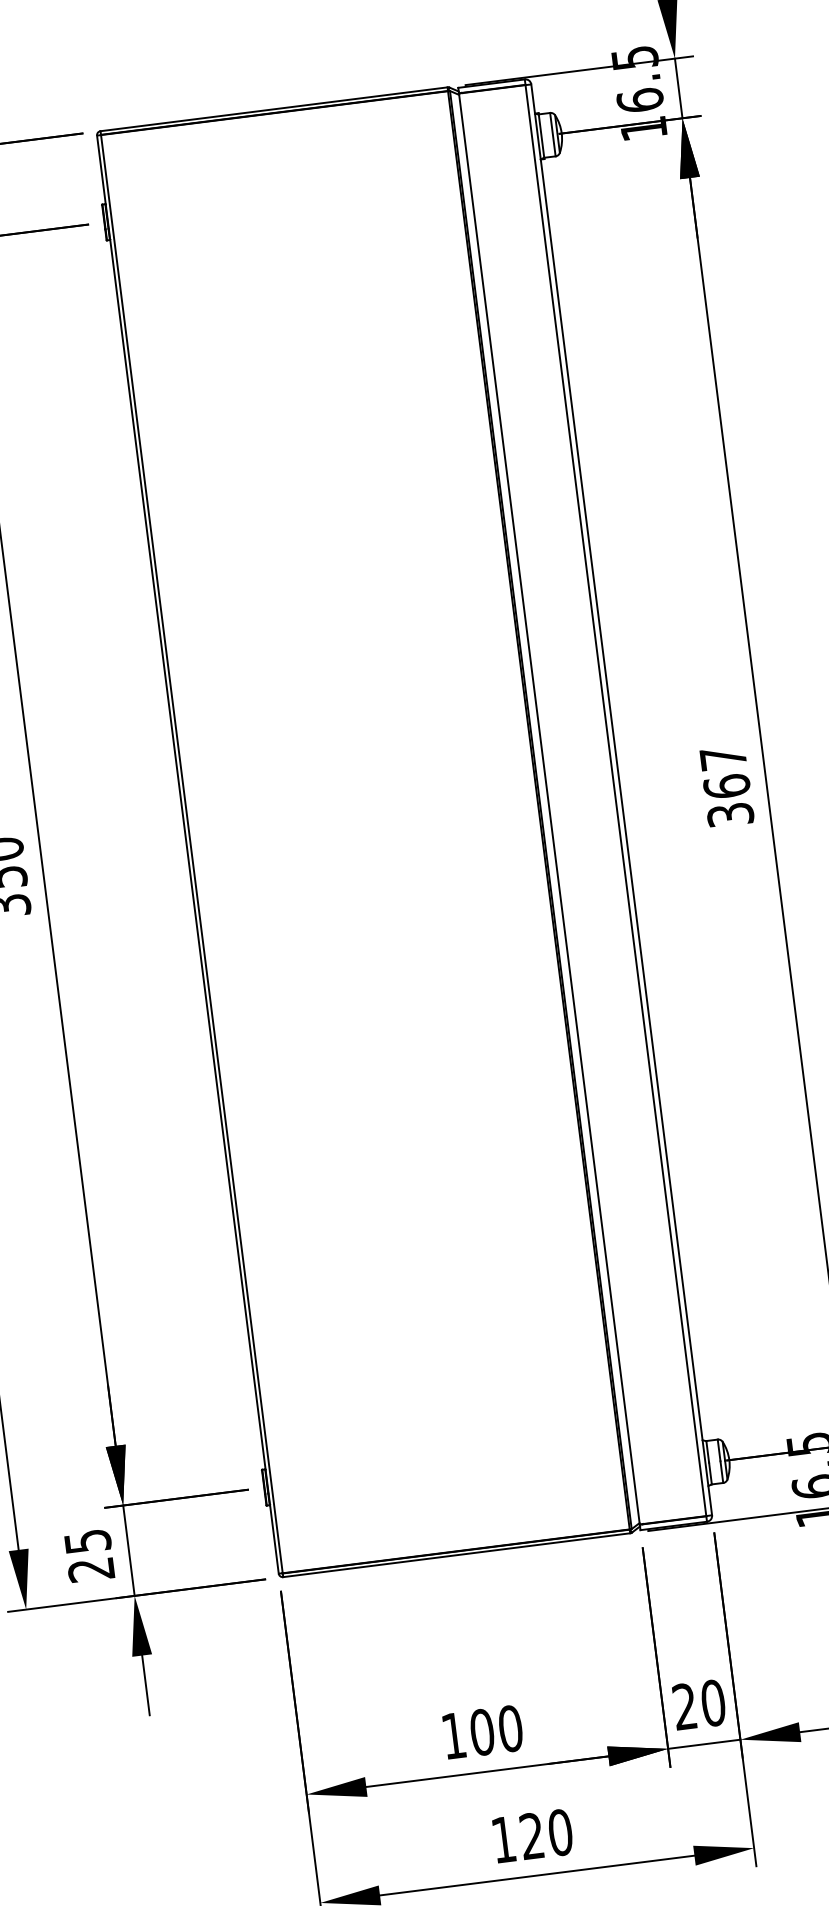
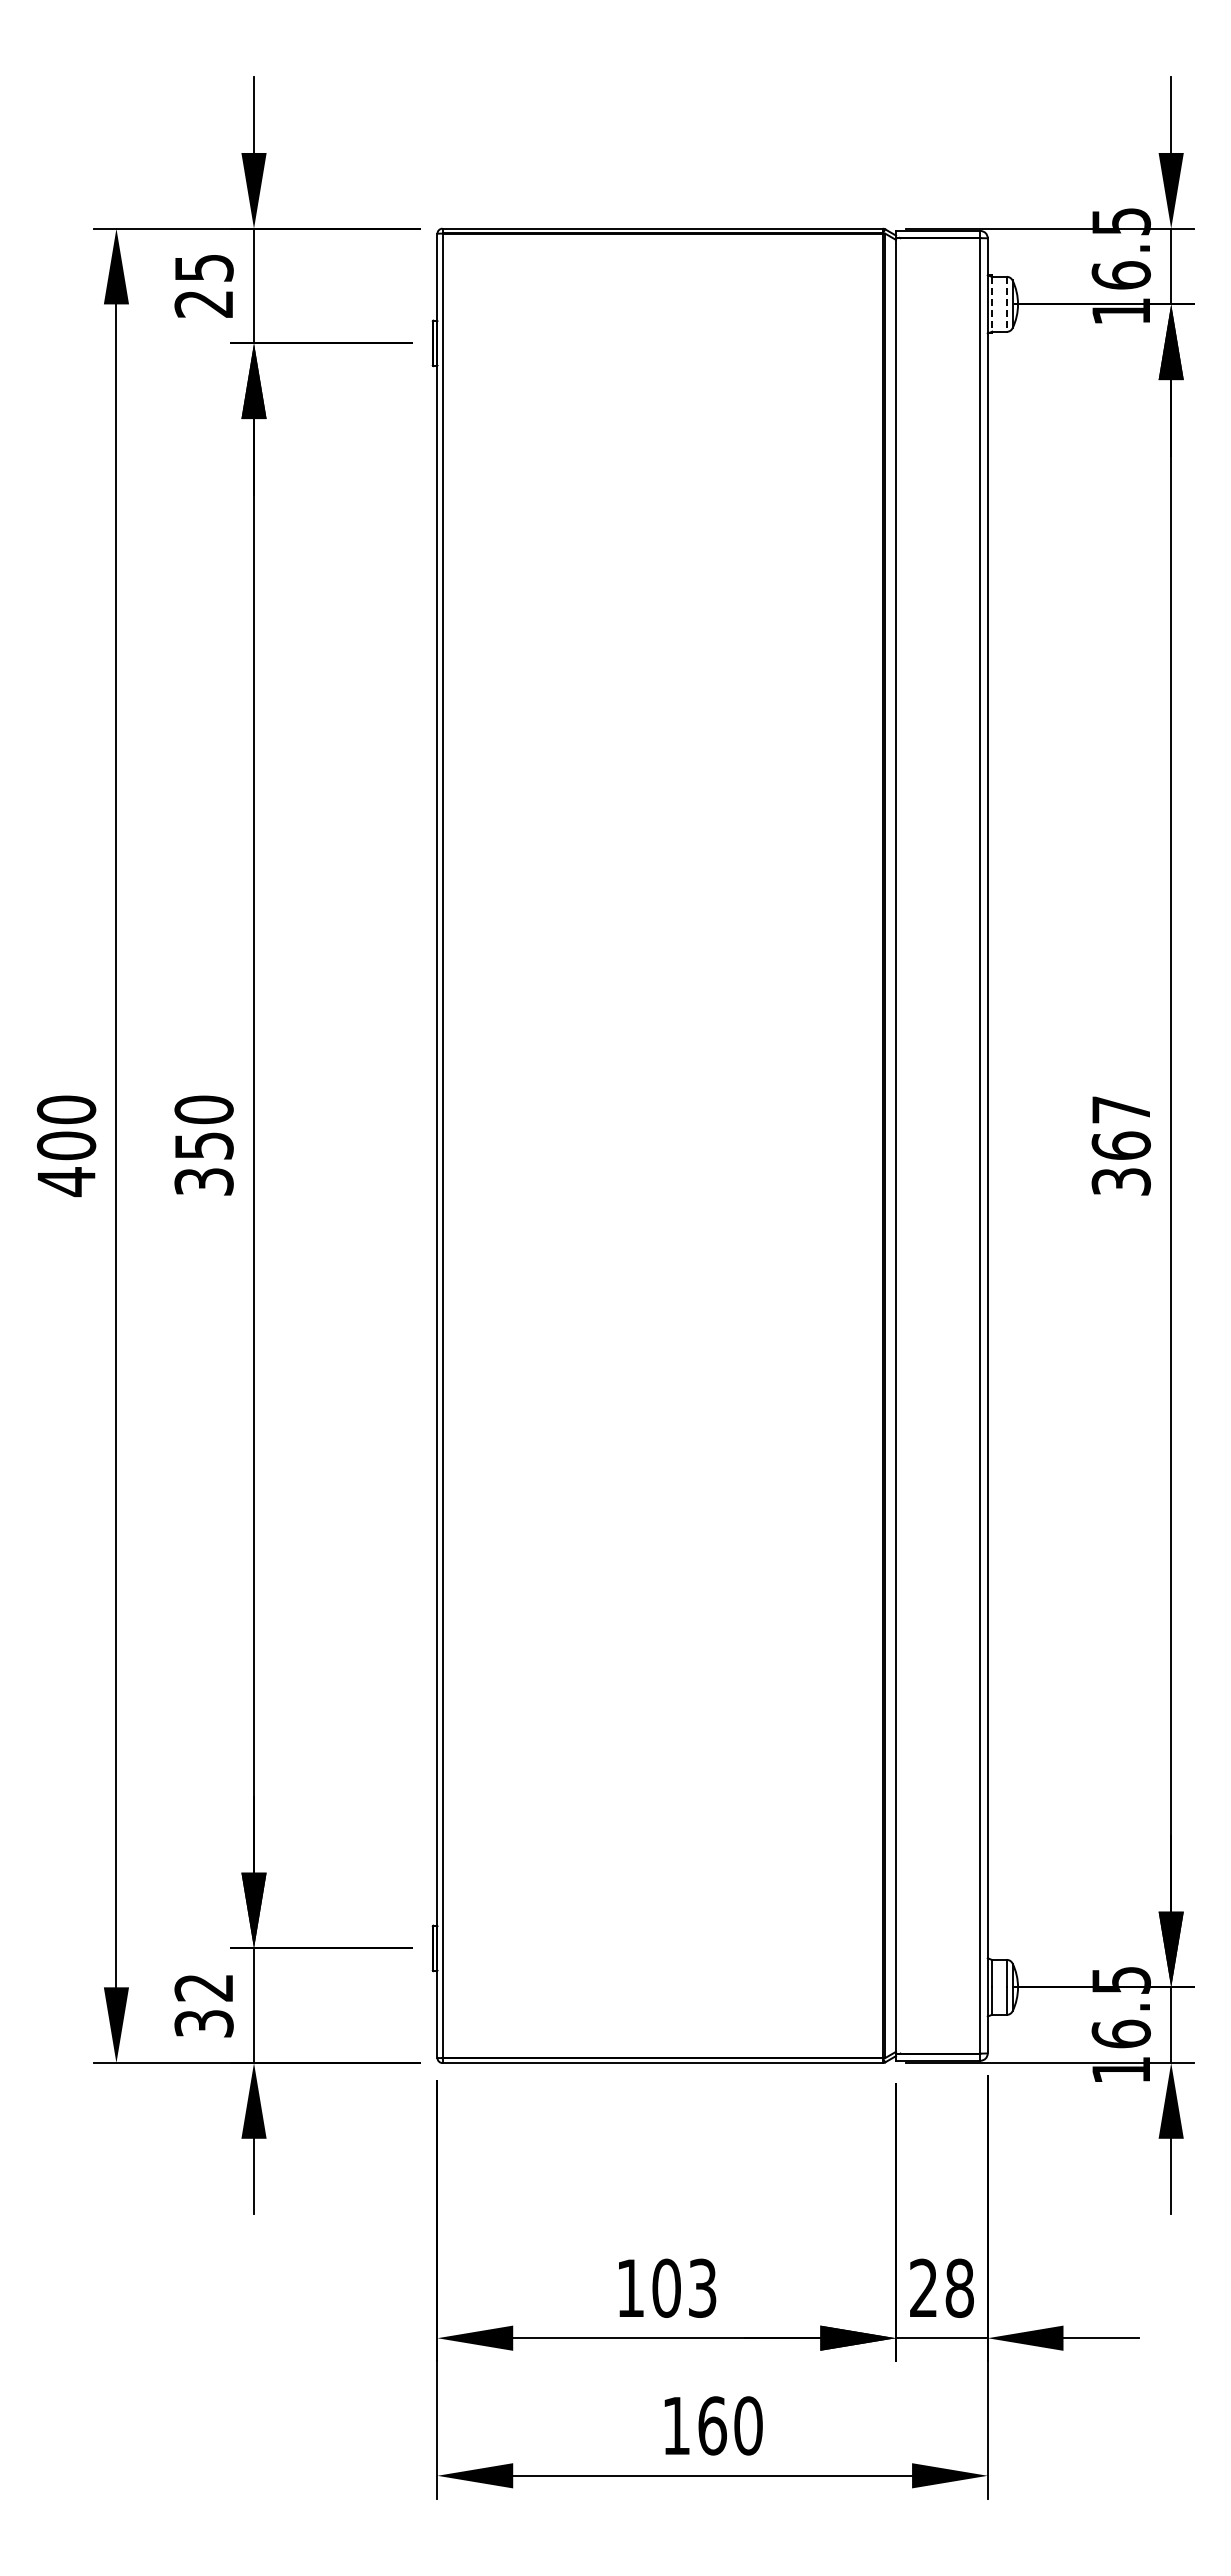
line: (552, 134) -> (1006, 304), solid -> dashed
line: (541, 136) -> (992, 304), solid -> dashed
text: (89, 1555) -> (203, 2005), 25 -> 32
text: (713, 1703) -> (959, 2288), 20 -> 28
text: (510, 1728) -> (702, 2287), 100 -> 103
text: (532, 1835) -> (712, 2425), 120 -> 160

